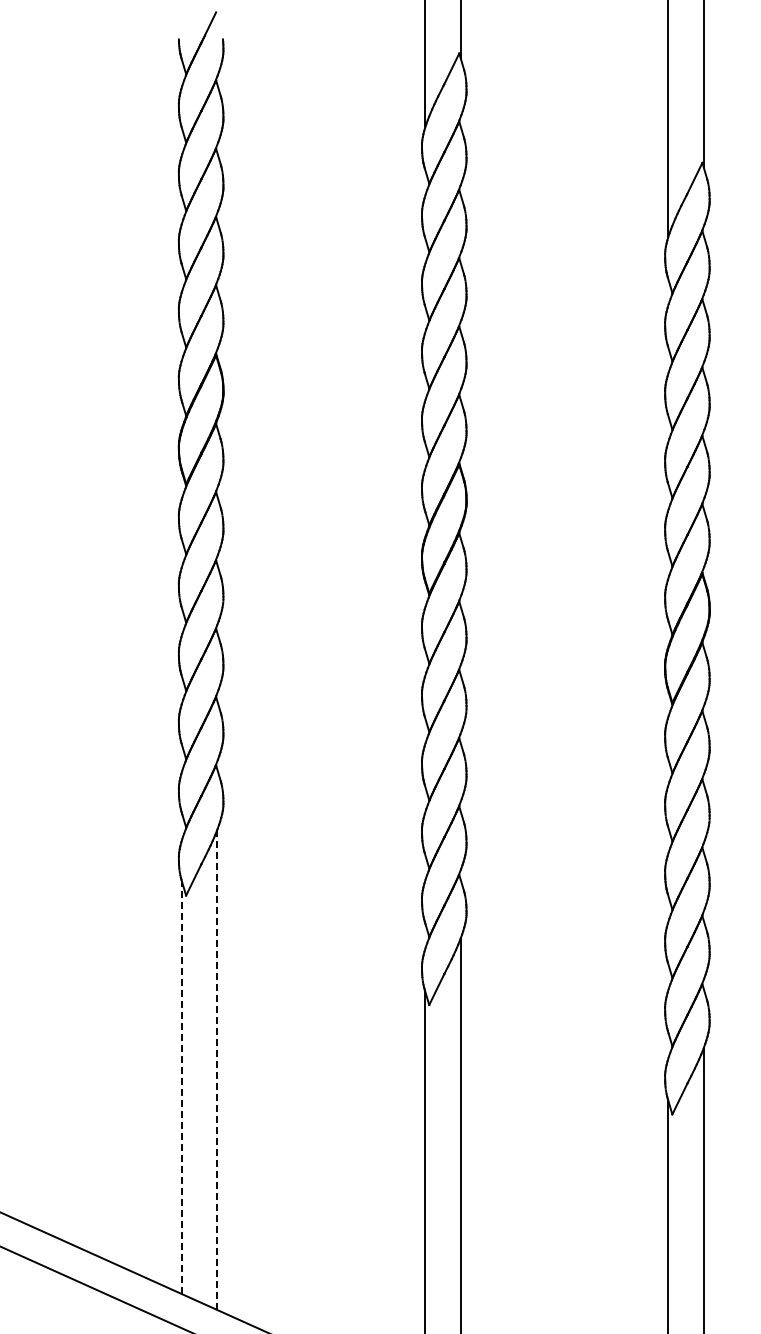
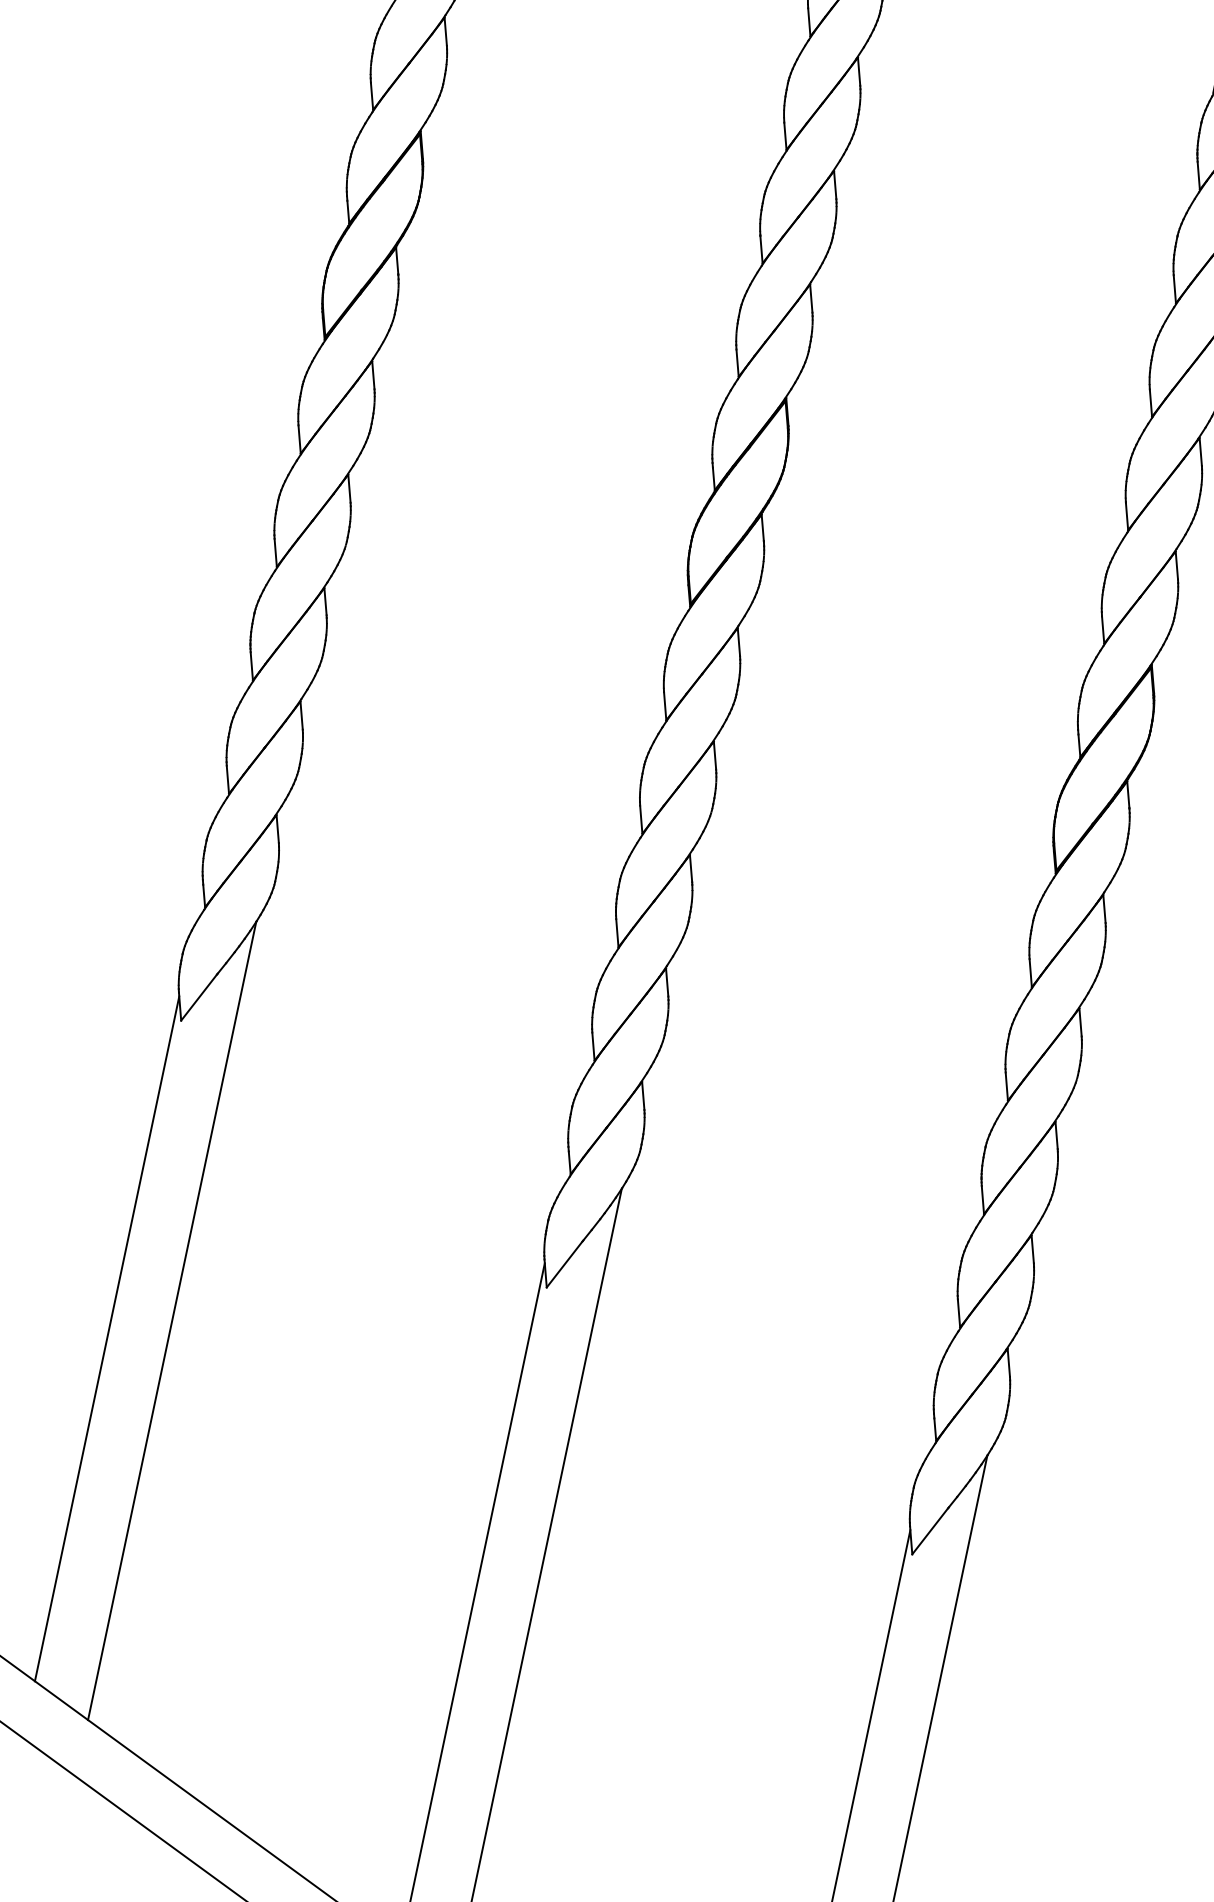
line: (217, 1069) -> (172, 1320), dashed -> solid
line: (182, 1087) -> (107, 1338), dashed -> solid

